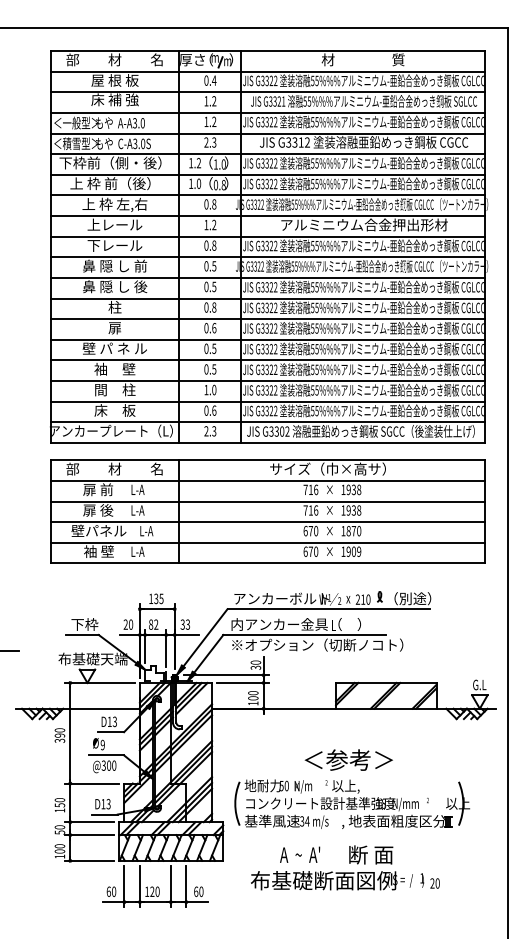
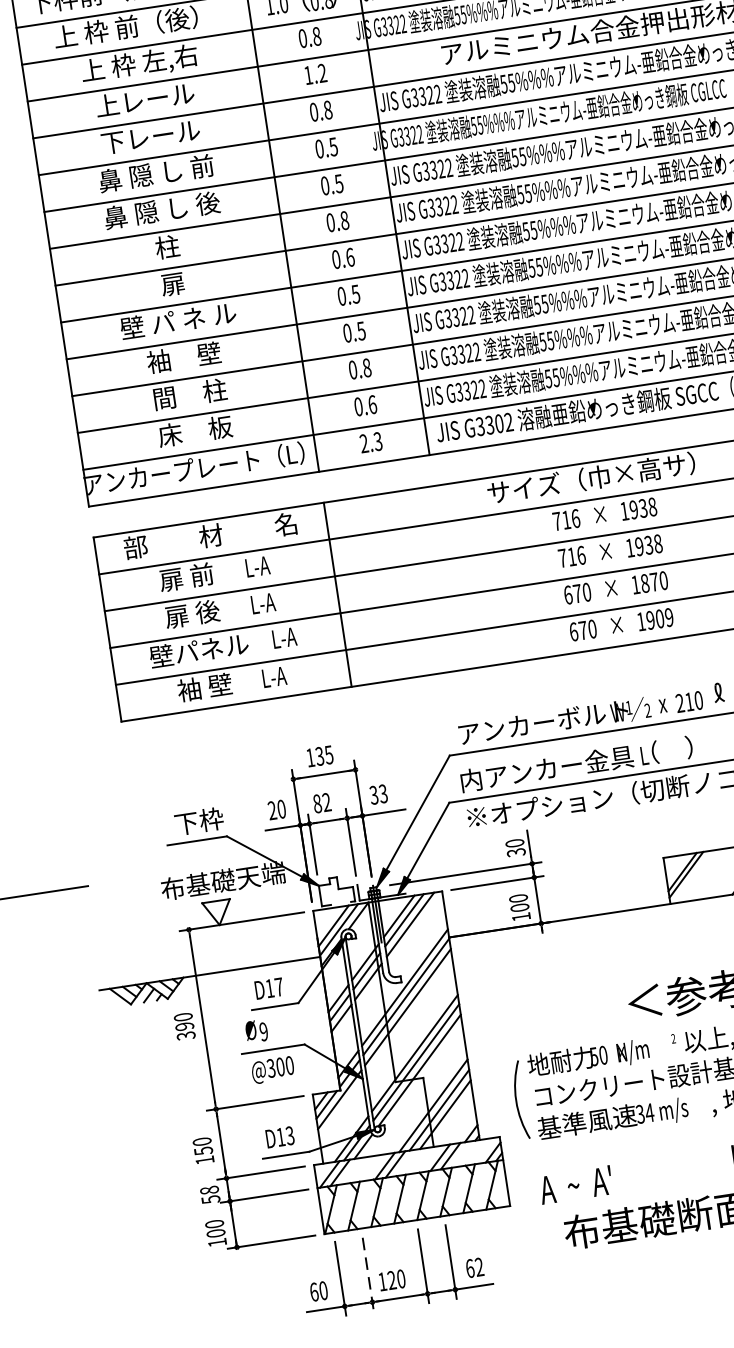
text: (210, 389) -> (360, 367), 1.0 -> 0.8
text: (114, 721) -> (278, 986), D13 -> D17
text: (60, 827) -> (210, 1190), 50 -> 58
text: (300, 854) -> (576, 1184), moved
line: (139, 886) -> (367, 1274), solid -> dashed
text: (201, 891) -> (479, 1266), 60 -> 62

